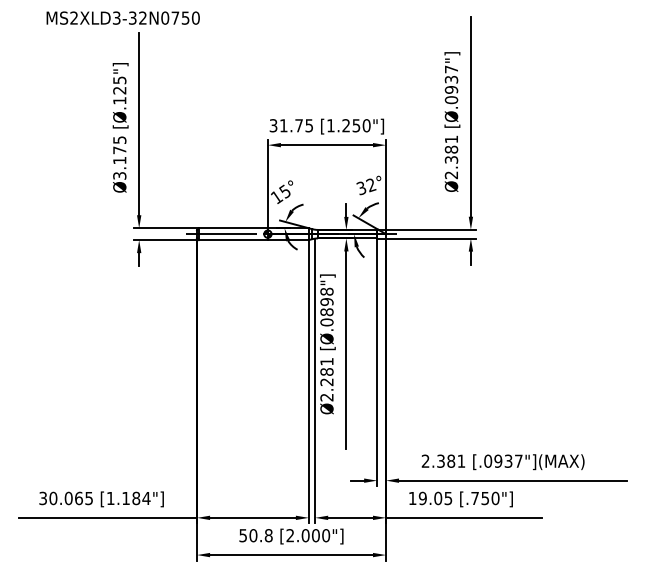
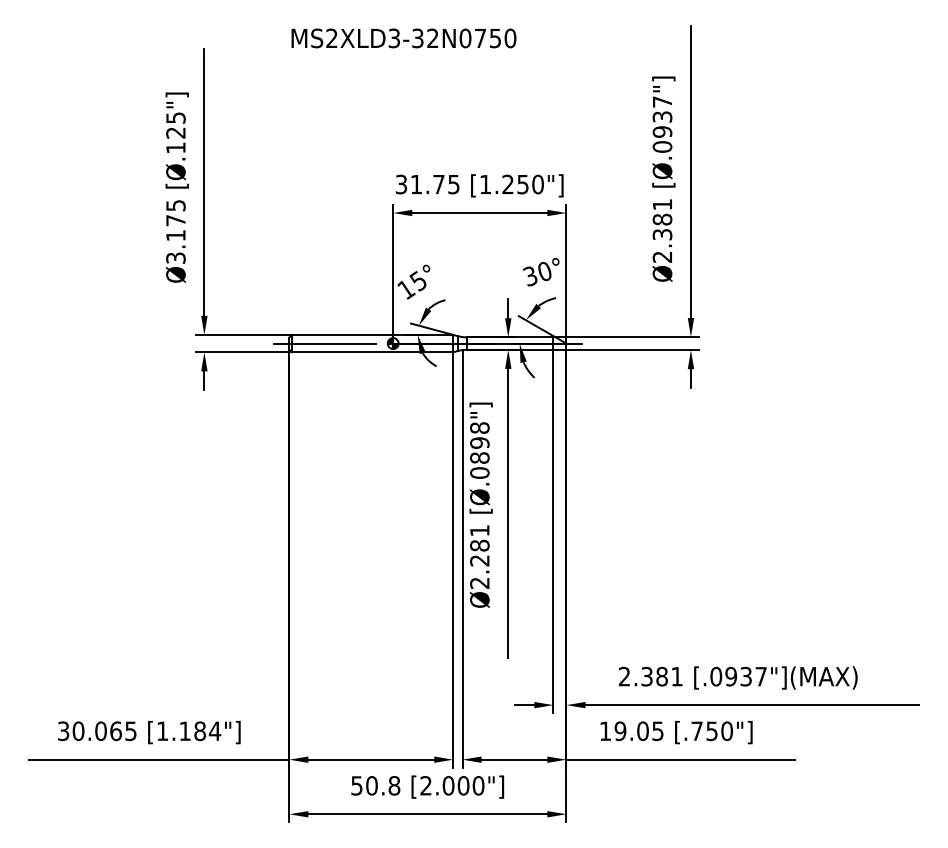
text: (122, 17) -> (402, 37), moved
text: (371, 185) -> (545, 272), 32° -> 30°

